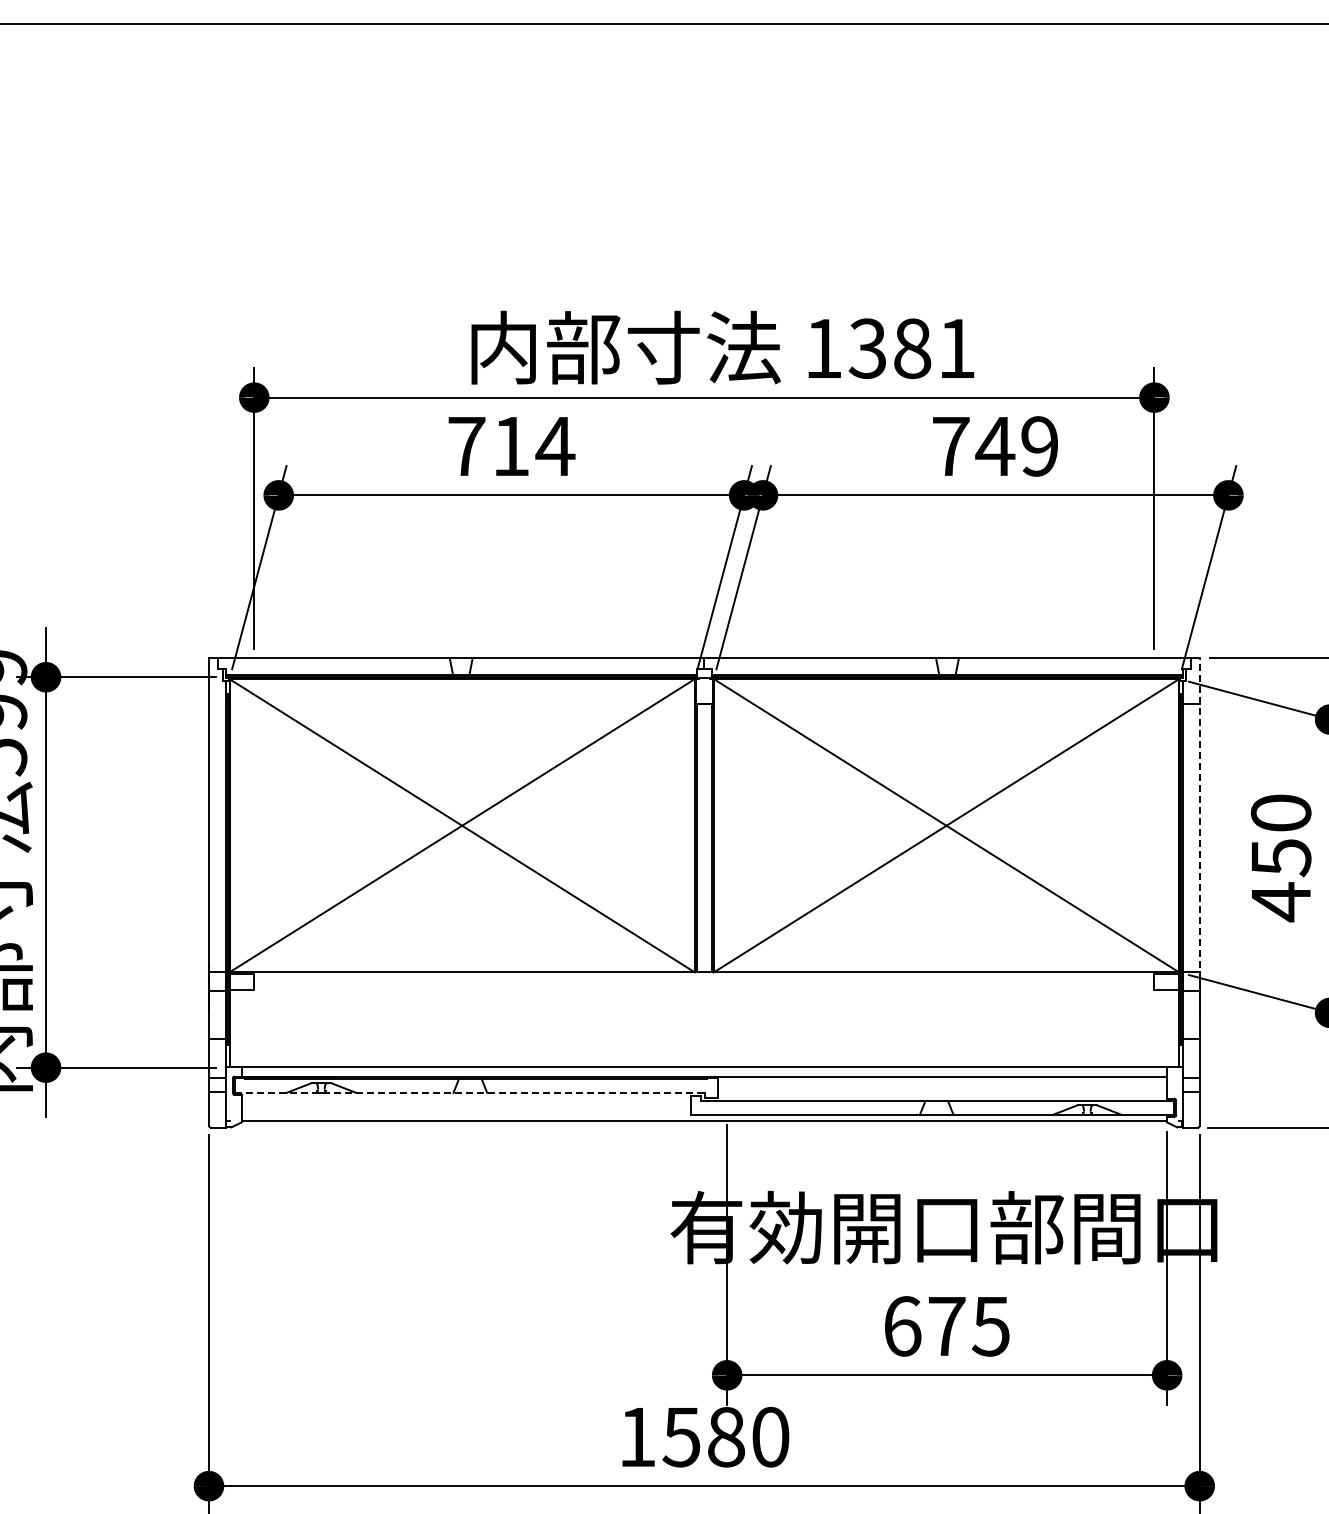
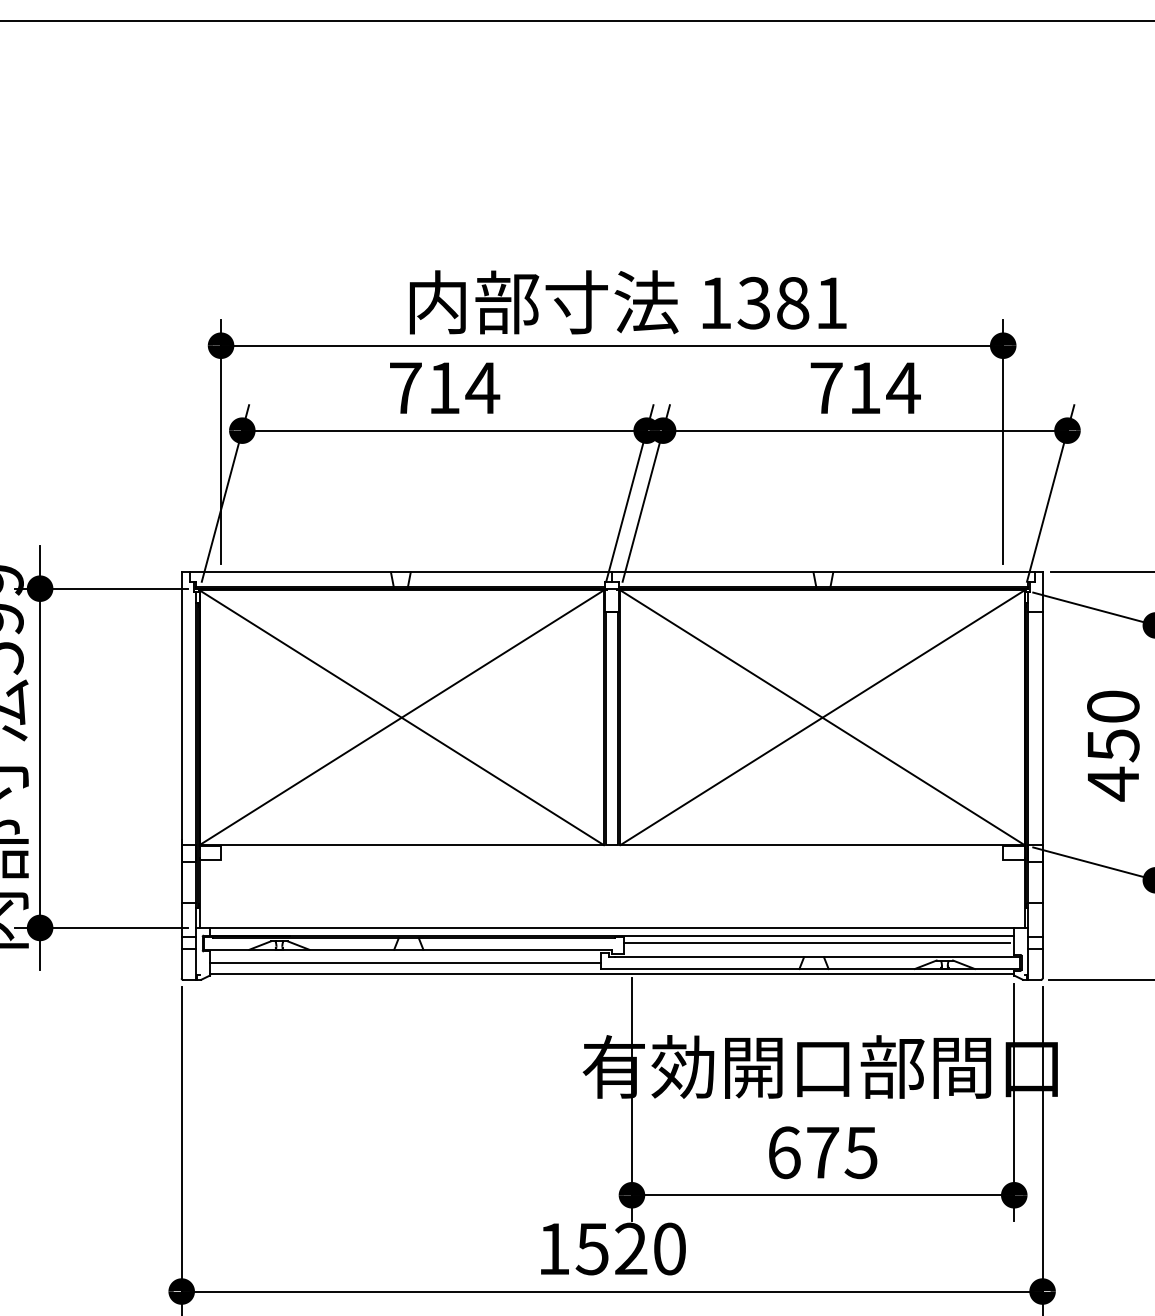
text: (1017, 446) -> (884, 388), 749 -> 714
line: (1199, 835) -> (1042, 726), dashed -> solid
line: (939, 1085) -> (816, 943), added
line: (469, 1092) -> (408, 949), dashed -> solid
line: (465, 1107) -> (404, 962), added
text: (726, 1436) -> (631, 1248), 1580 -> 1520

